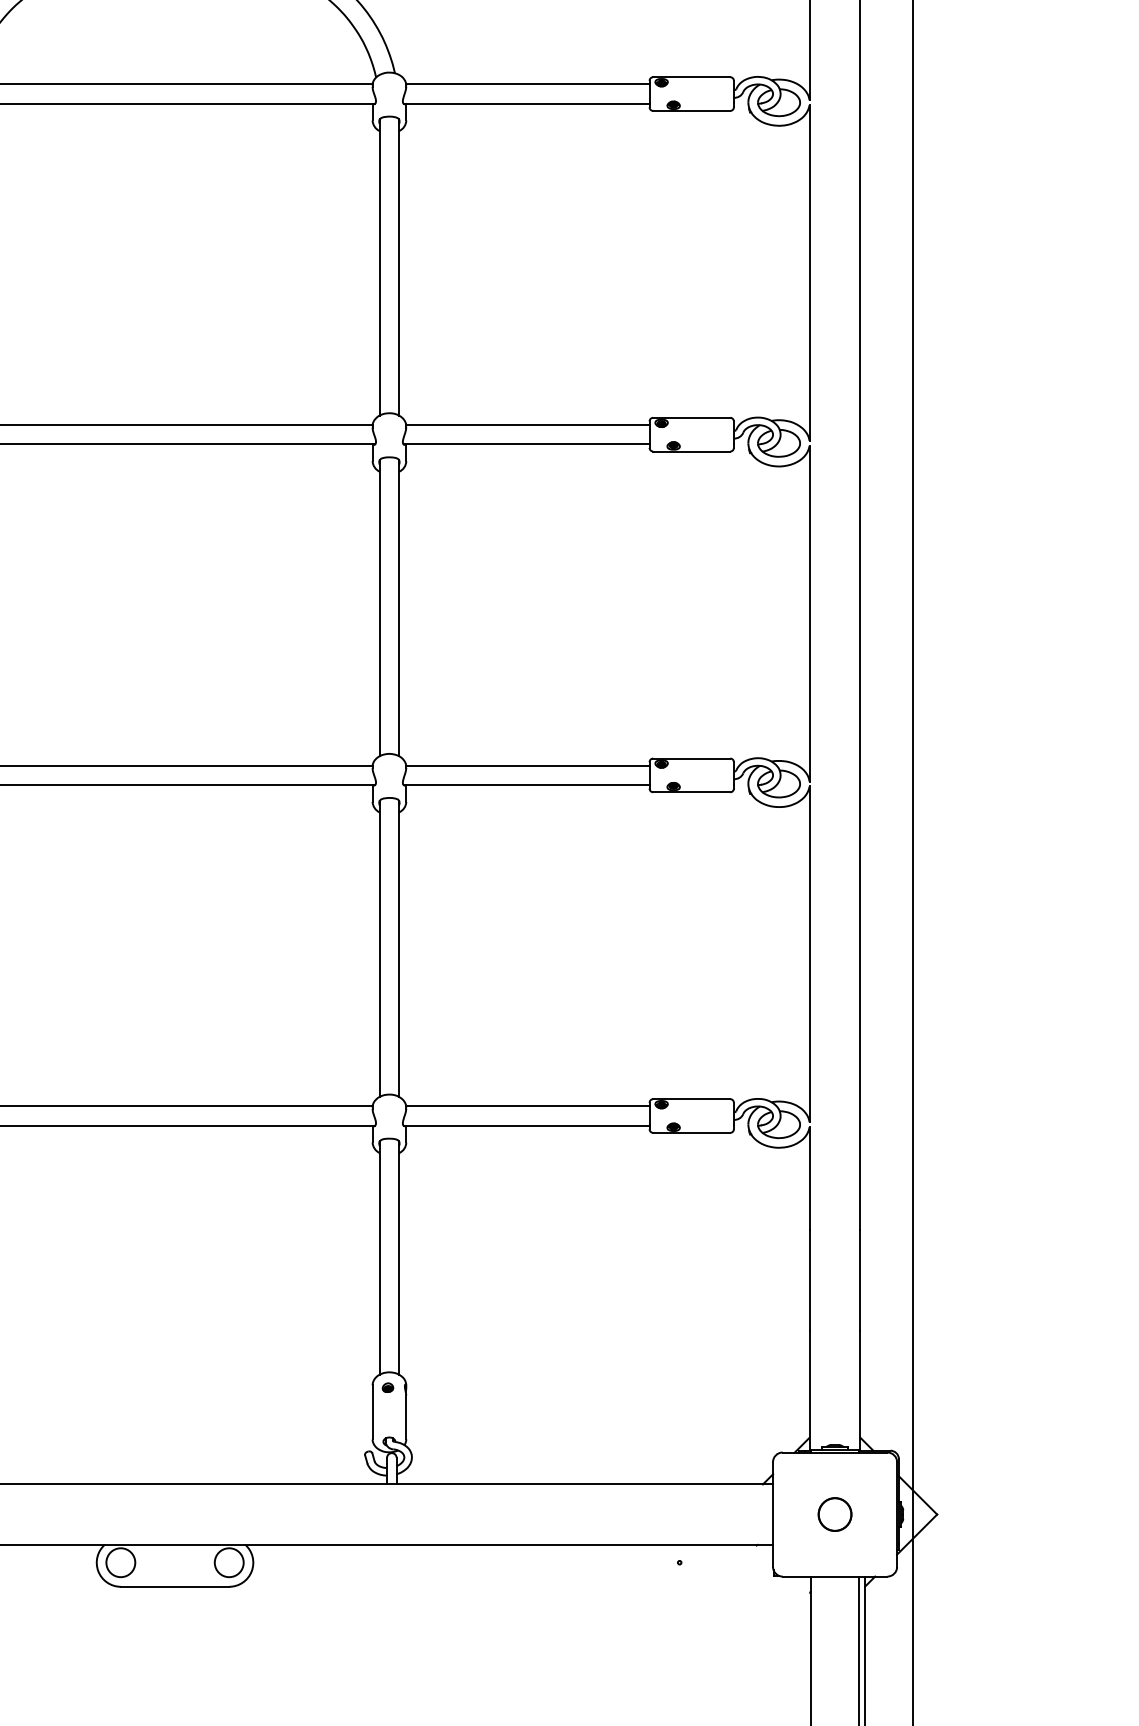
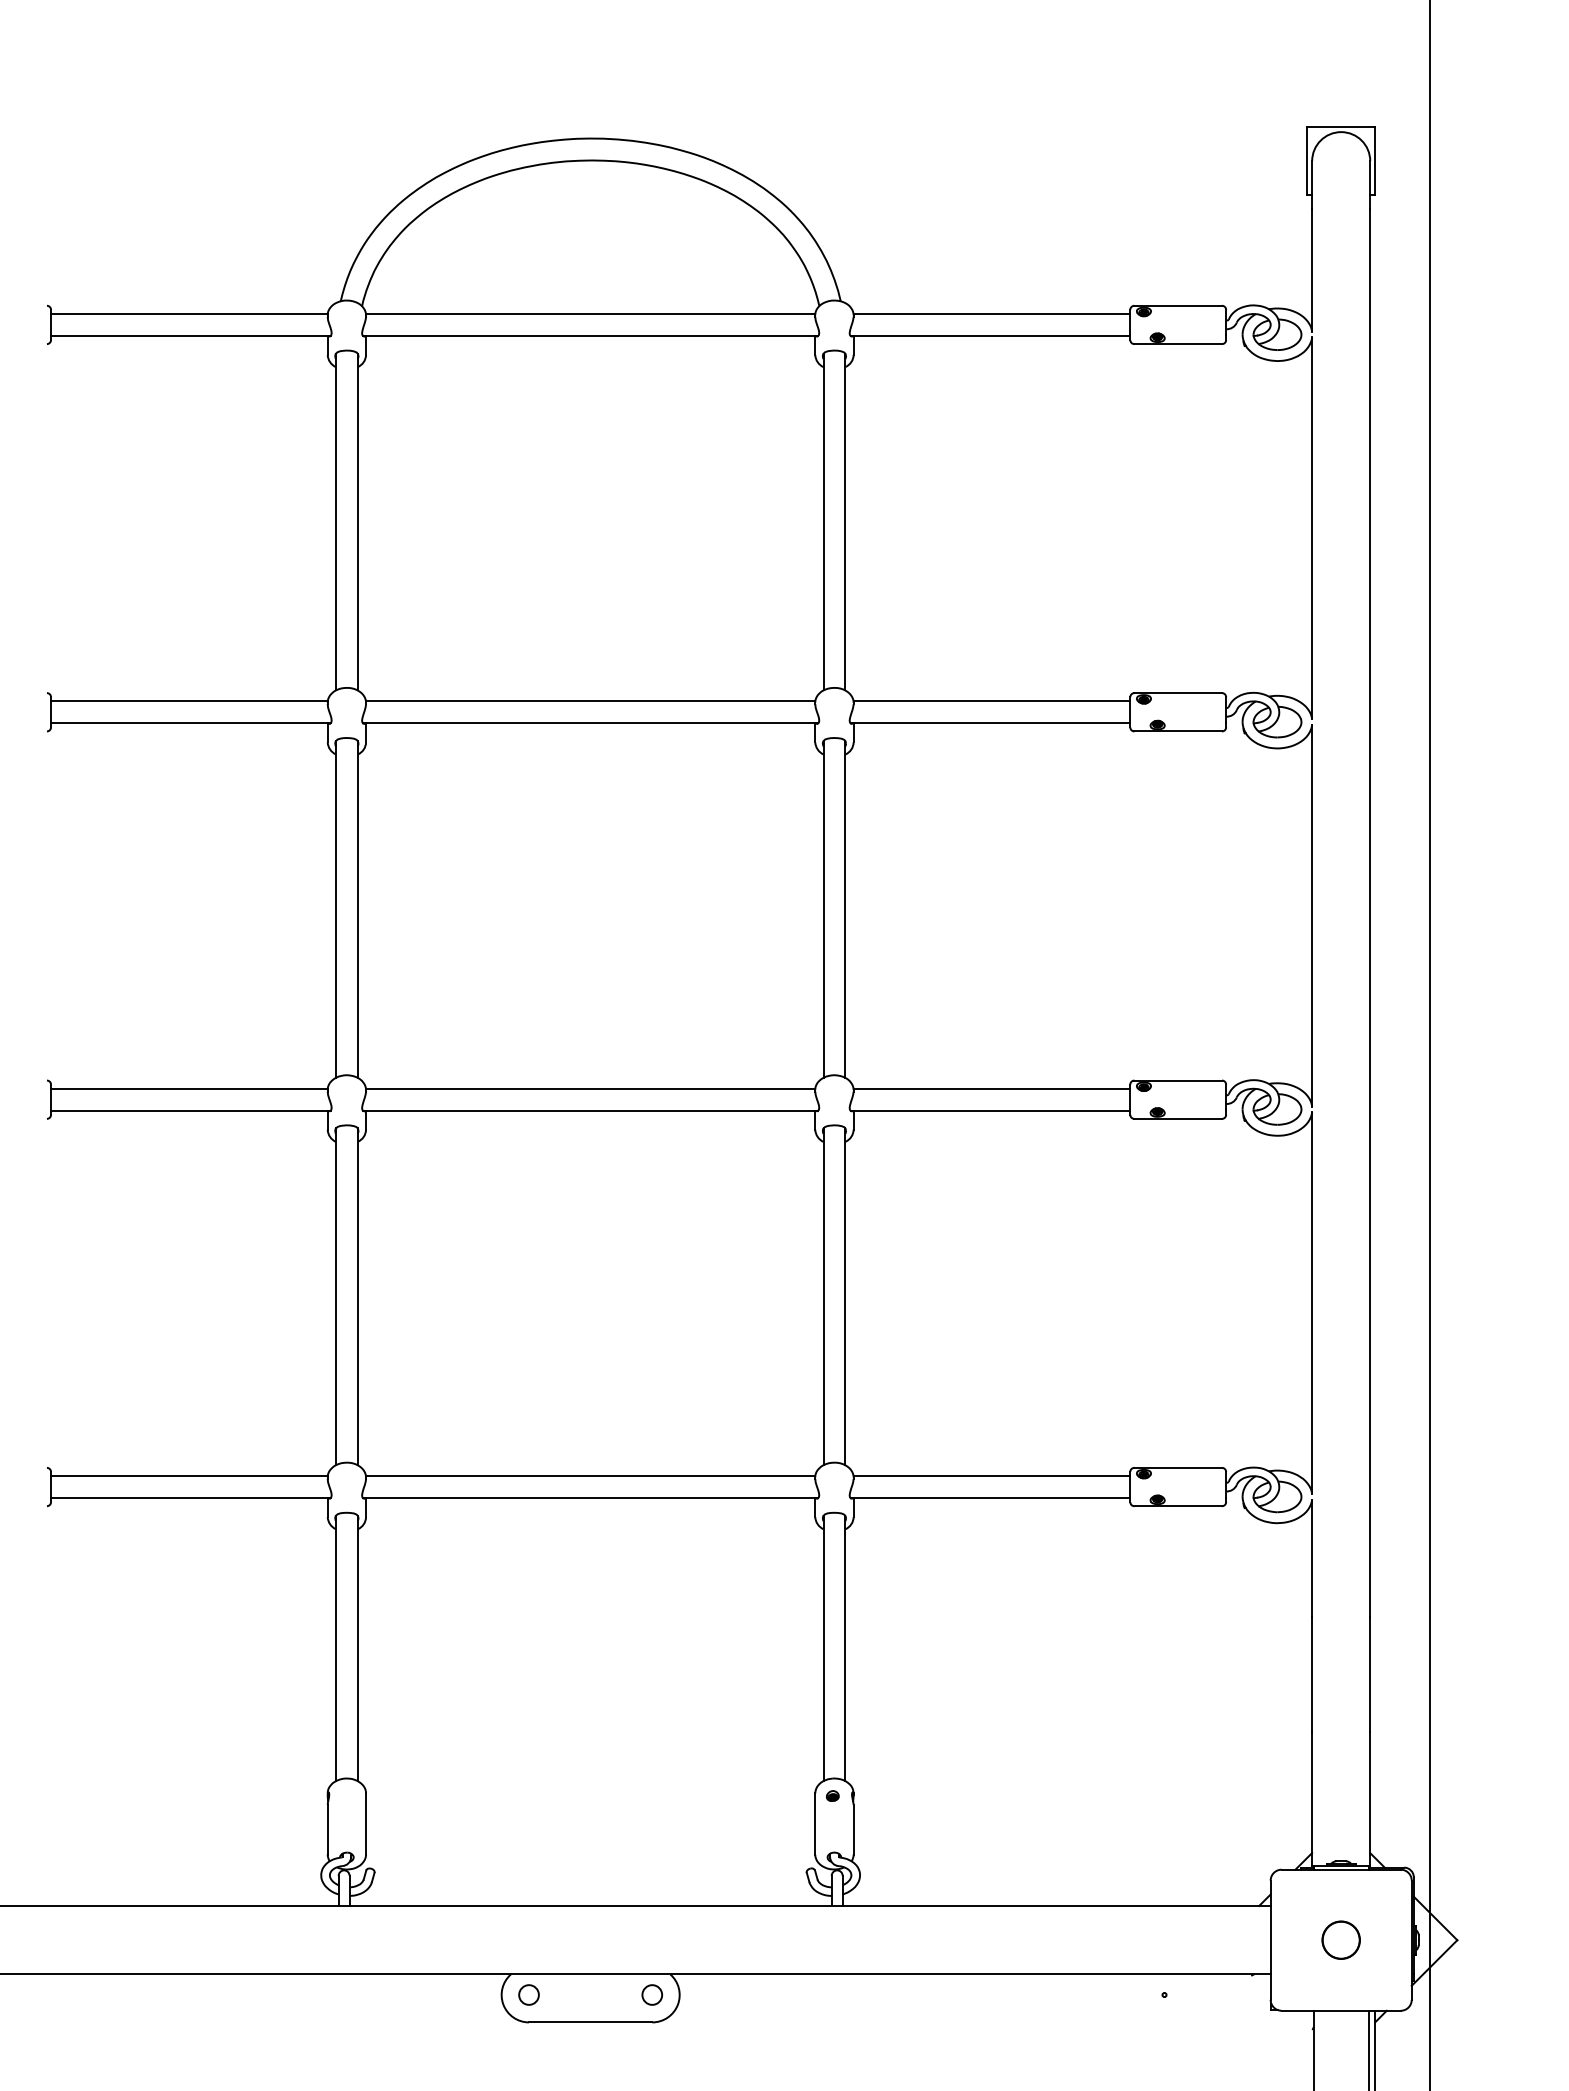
circle: (120, 1562) -> (528, 1994), size x0.6
circle: (228, 1562) -> (651, 1994), size x0.6

